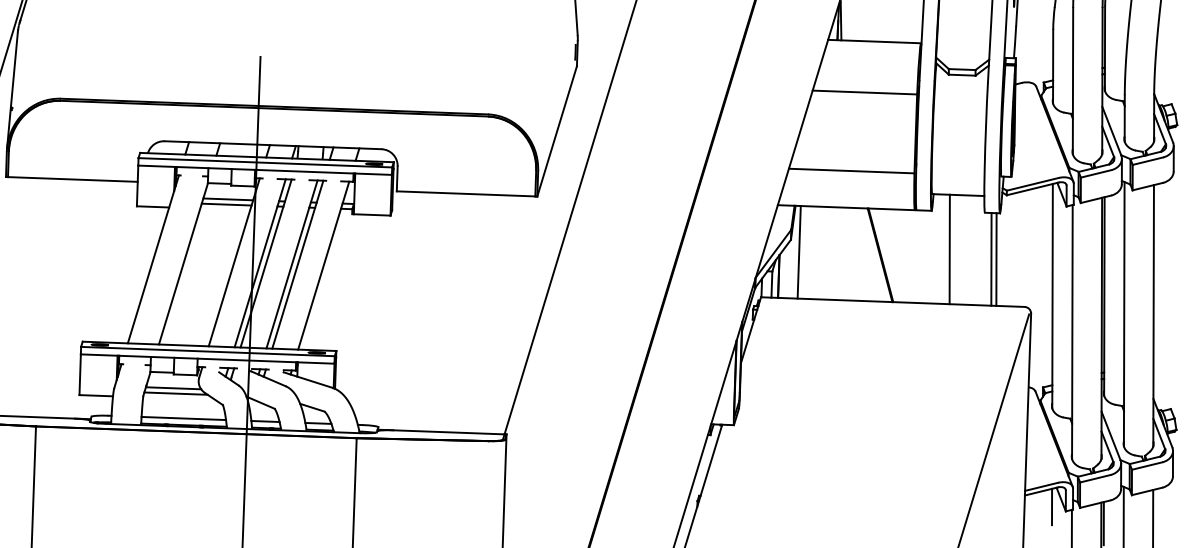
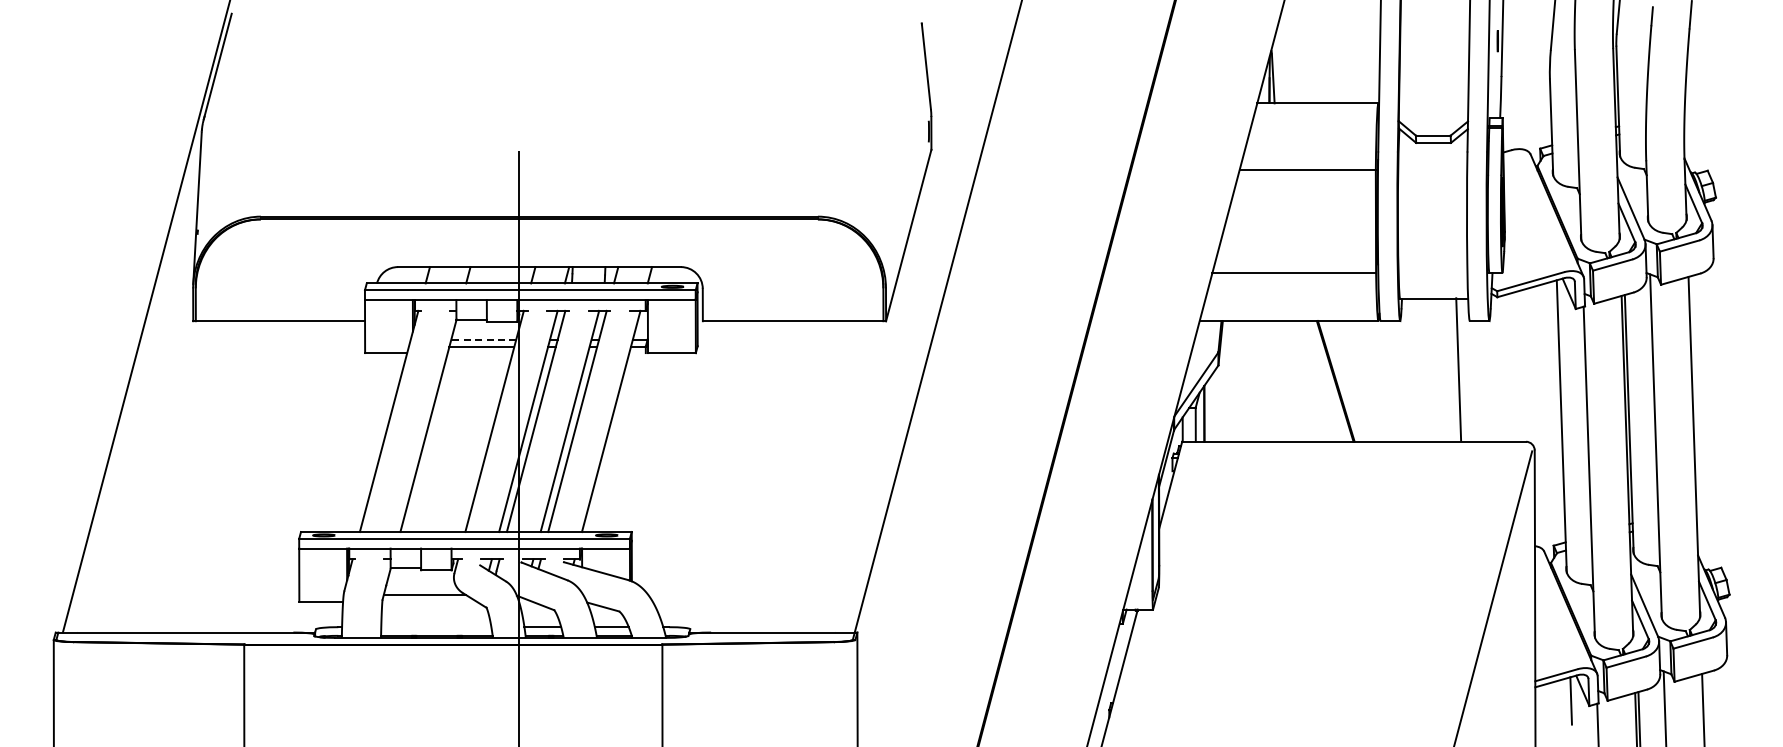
line: (228, 199) -> (483, 339), solid -> dashed
line: (949, 249) -> (1458, 369), moved
line: (798, 252) -> (1229, 381), removed
line: (991, 259) -> (1480, 381), removed
line: (996, 259) -> (1486, 381), removed
line: (173, 388) -> (421, 588), removed
line: (183, 418) -> (436, 627), removed

